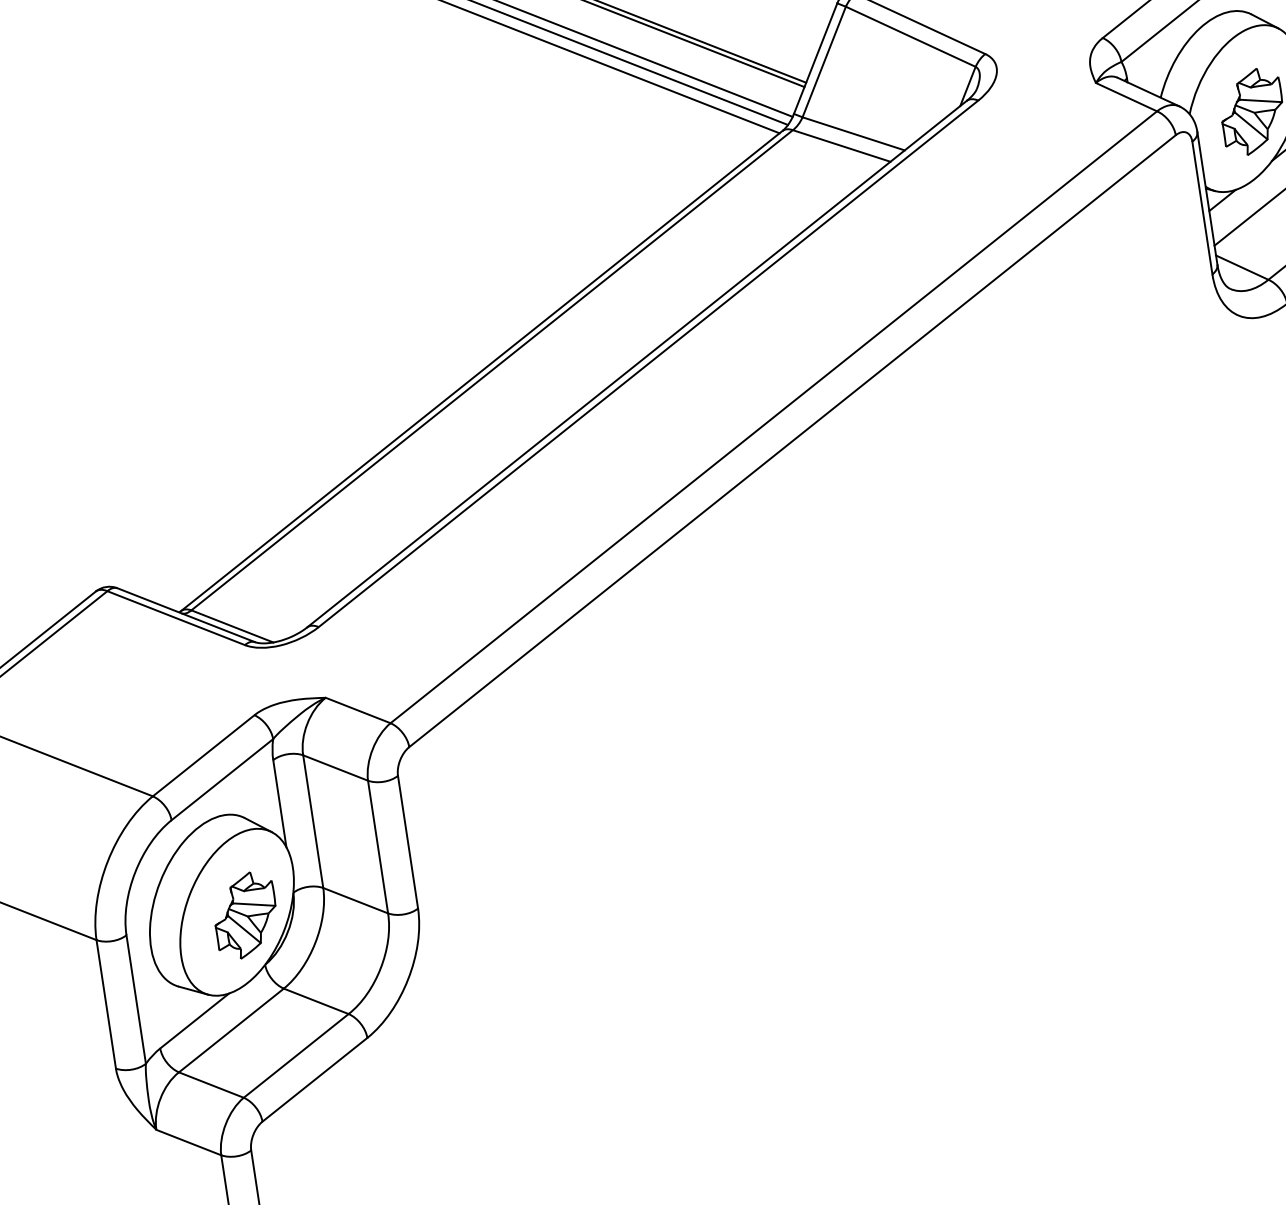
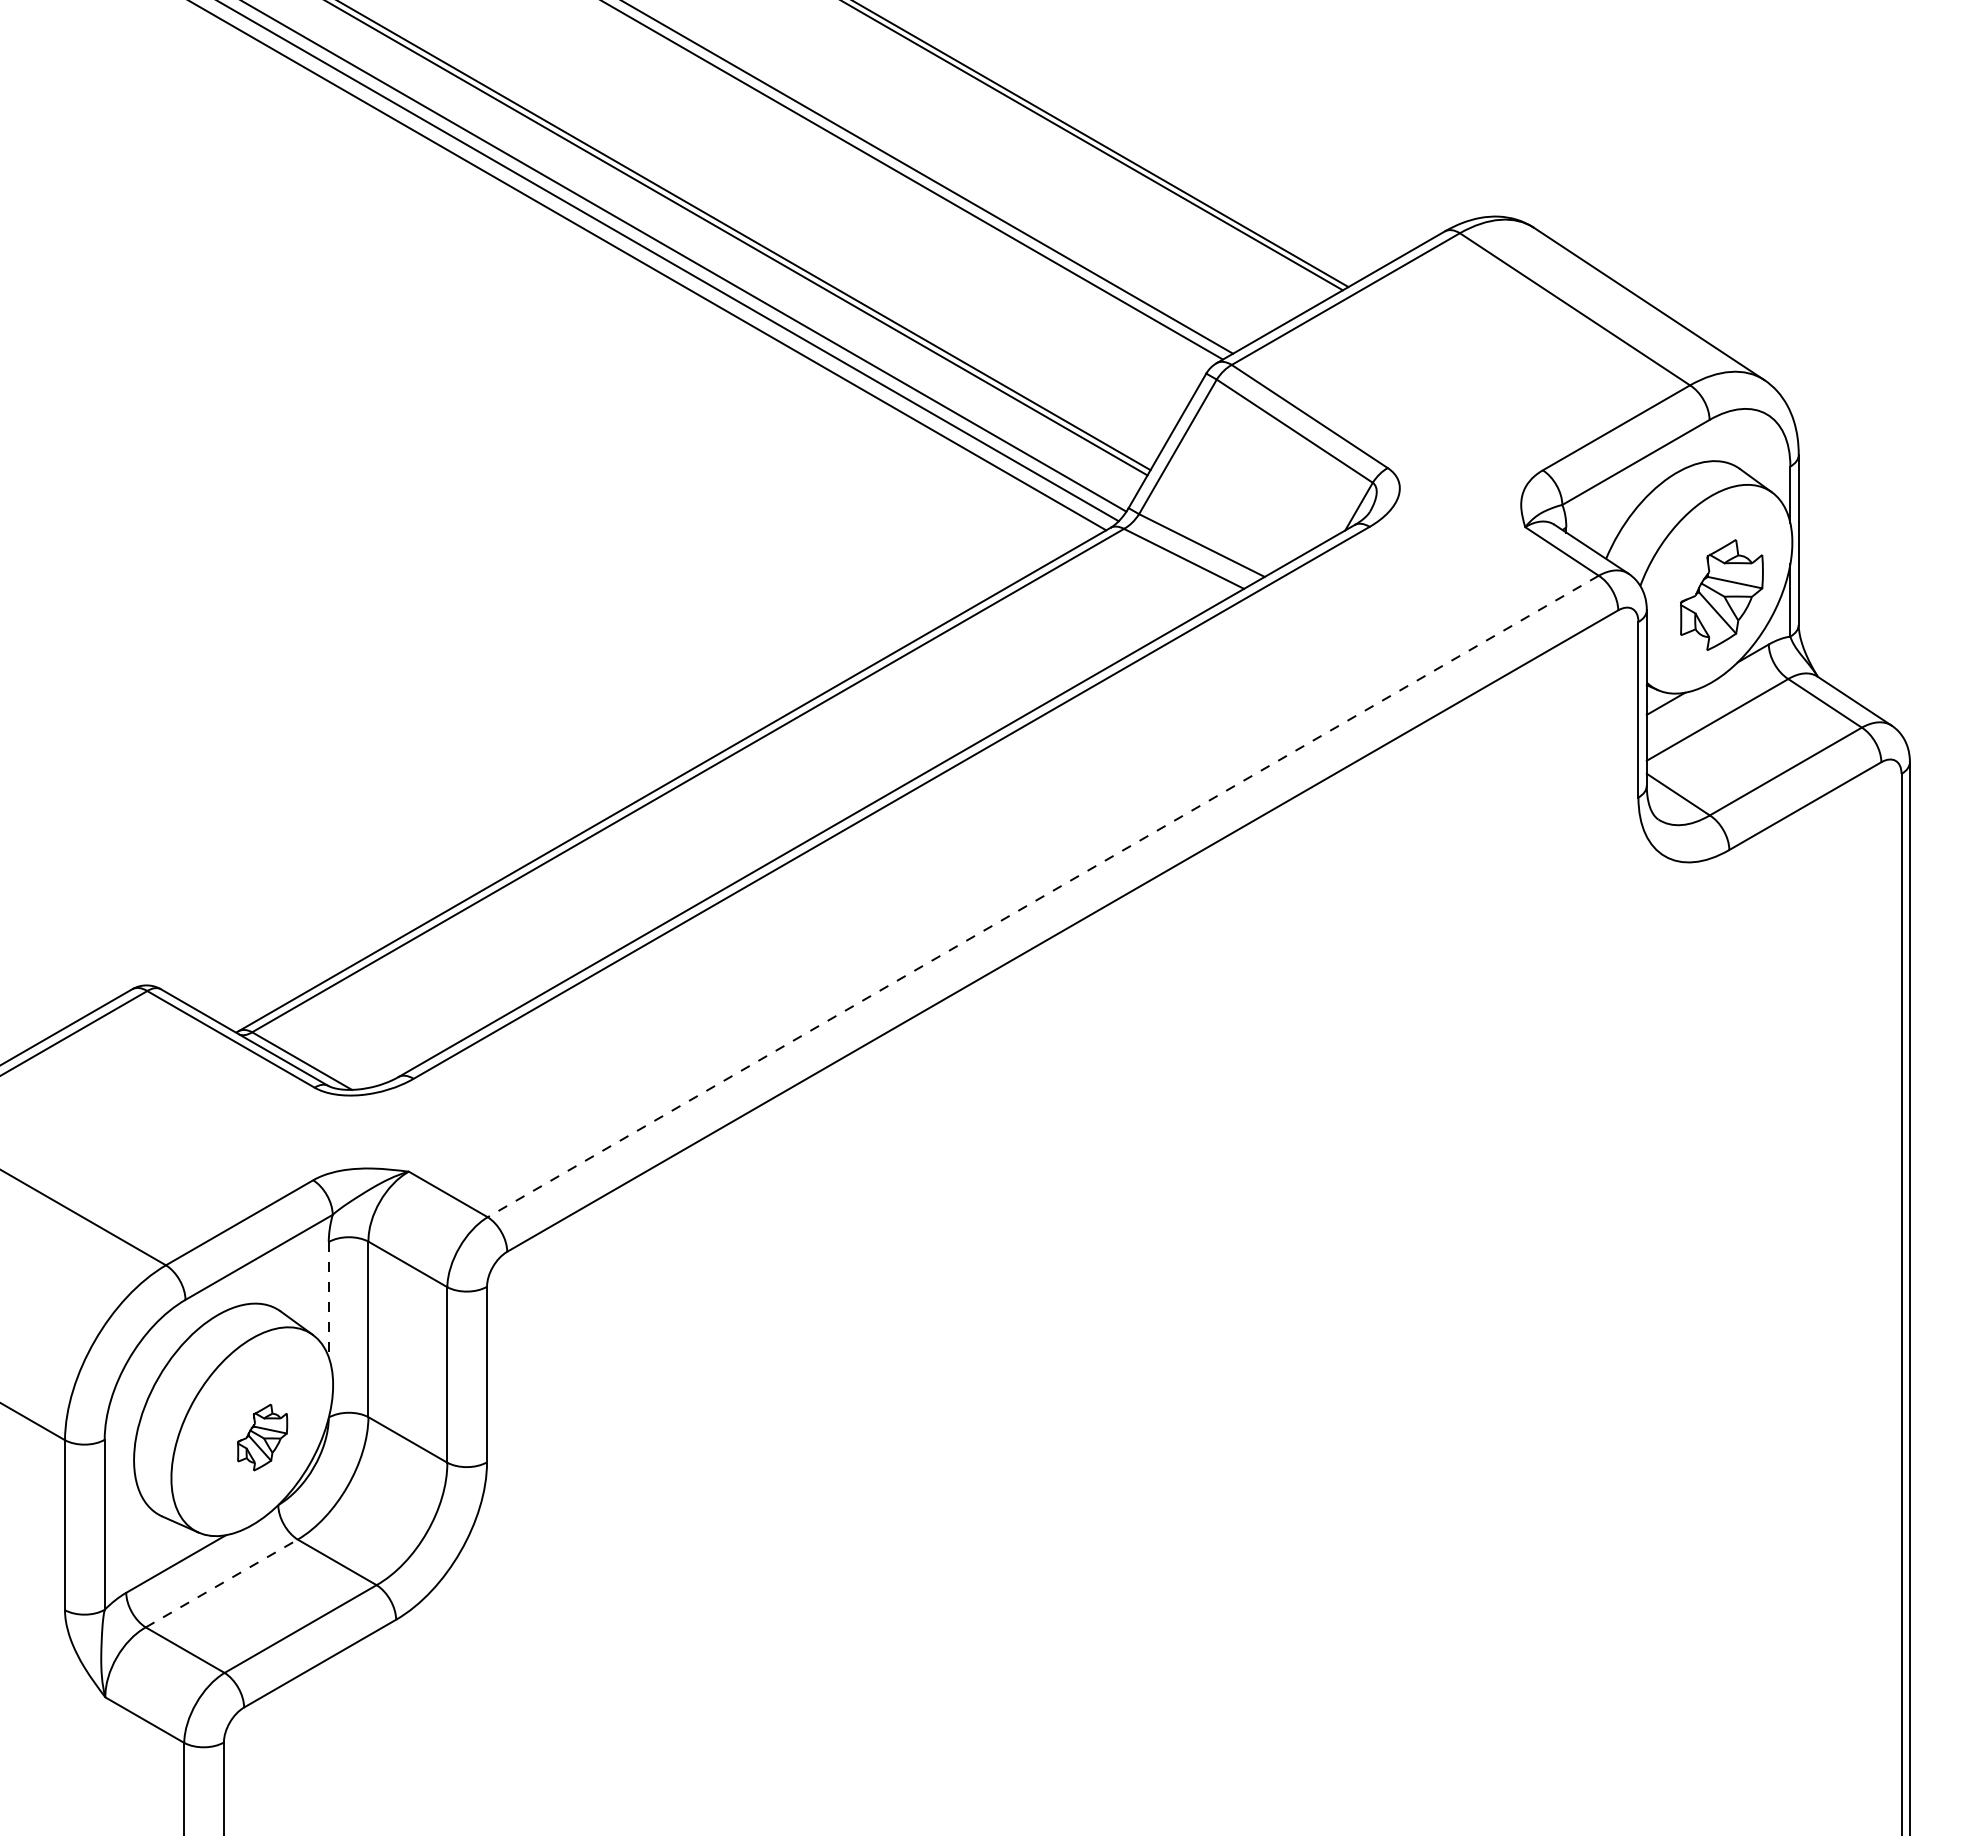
line: (773, 417) -> (1042, 896), solid -> dashed
line: (279, 803) -> (328, 1299), solid -> dashed
part: (245, 915) -> (262, 1437), size x0.6
line: (231, 1030) -> (221, 1583), solid -> dashed

